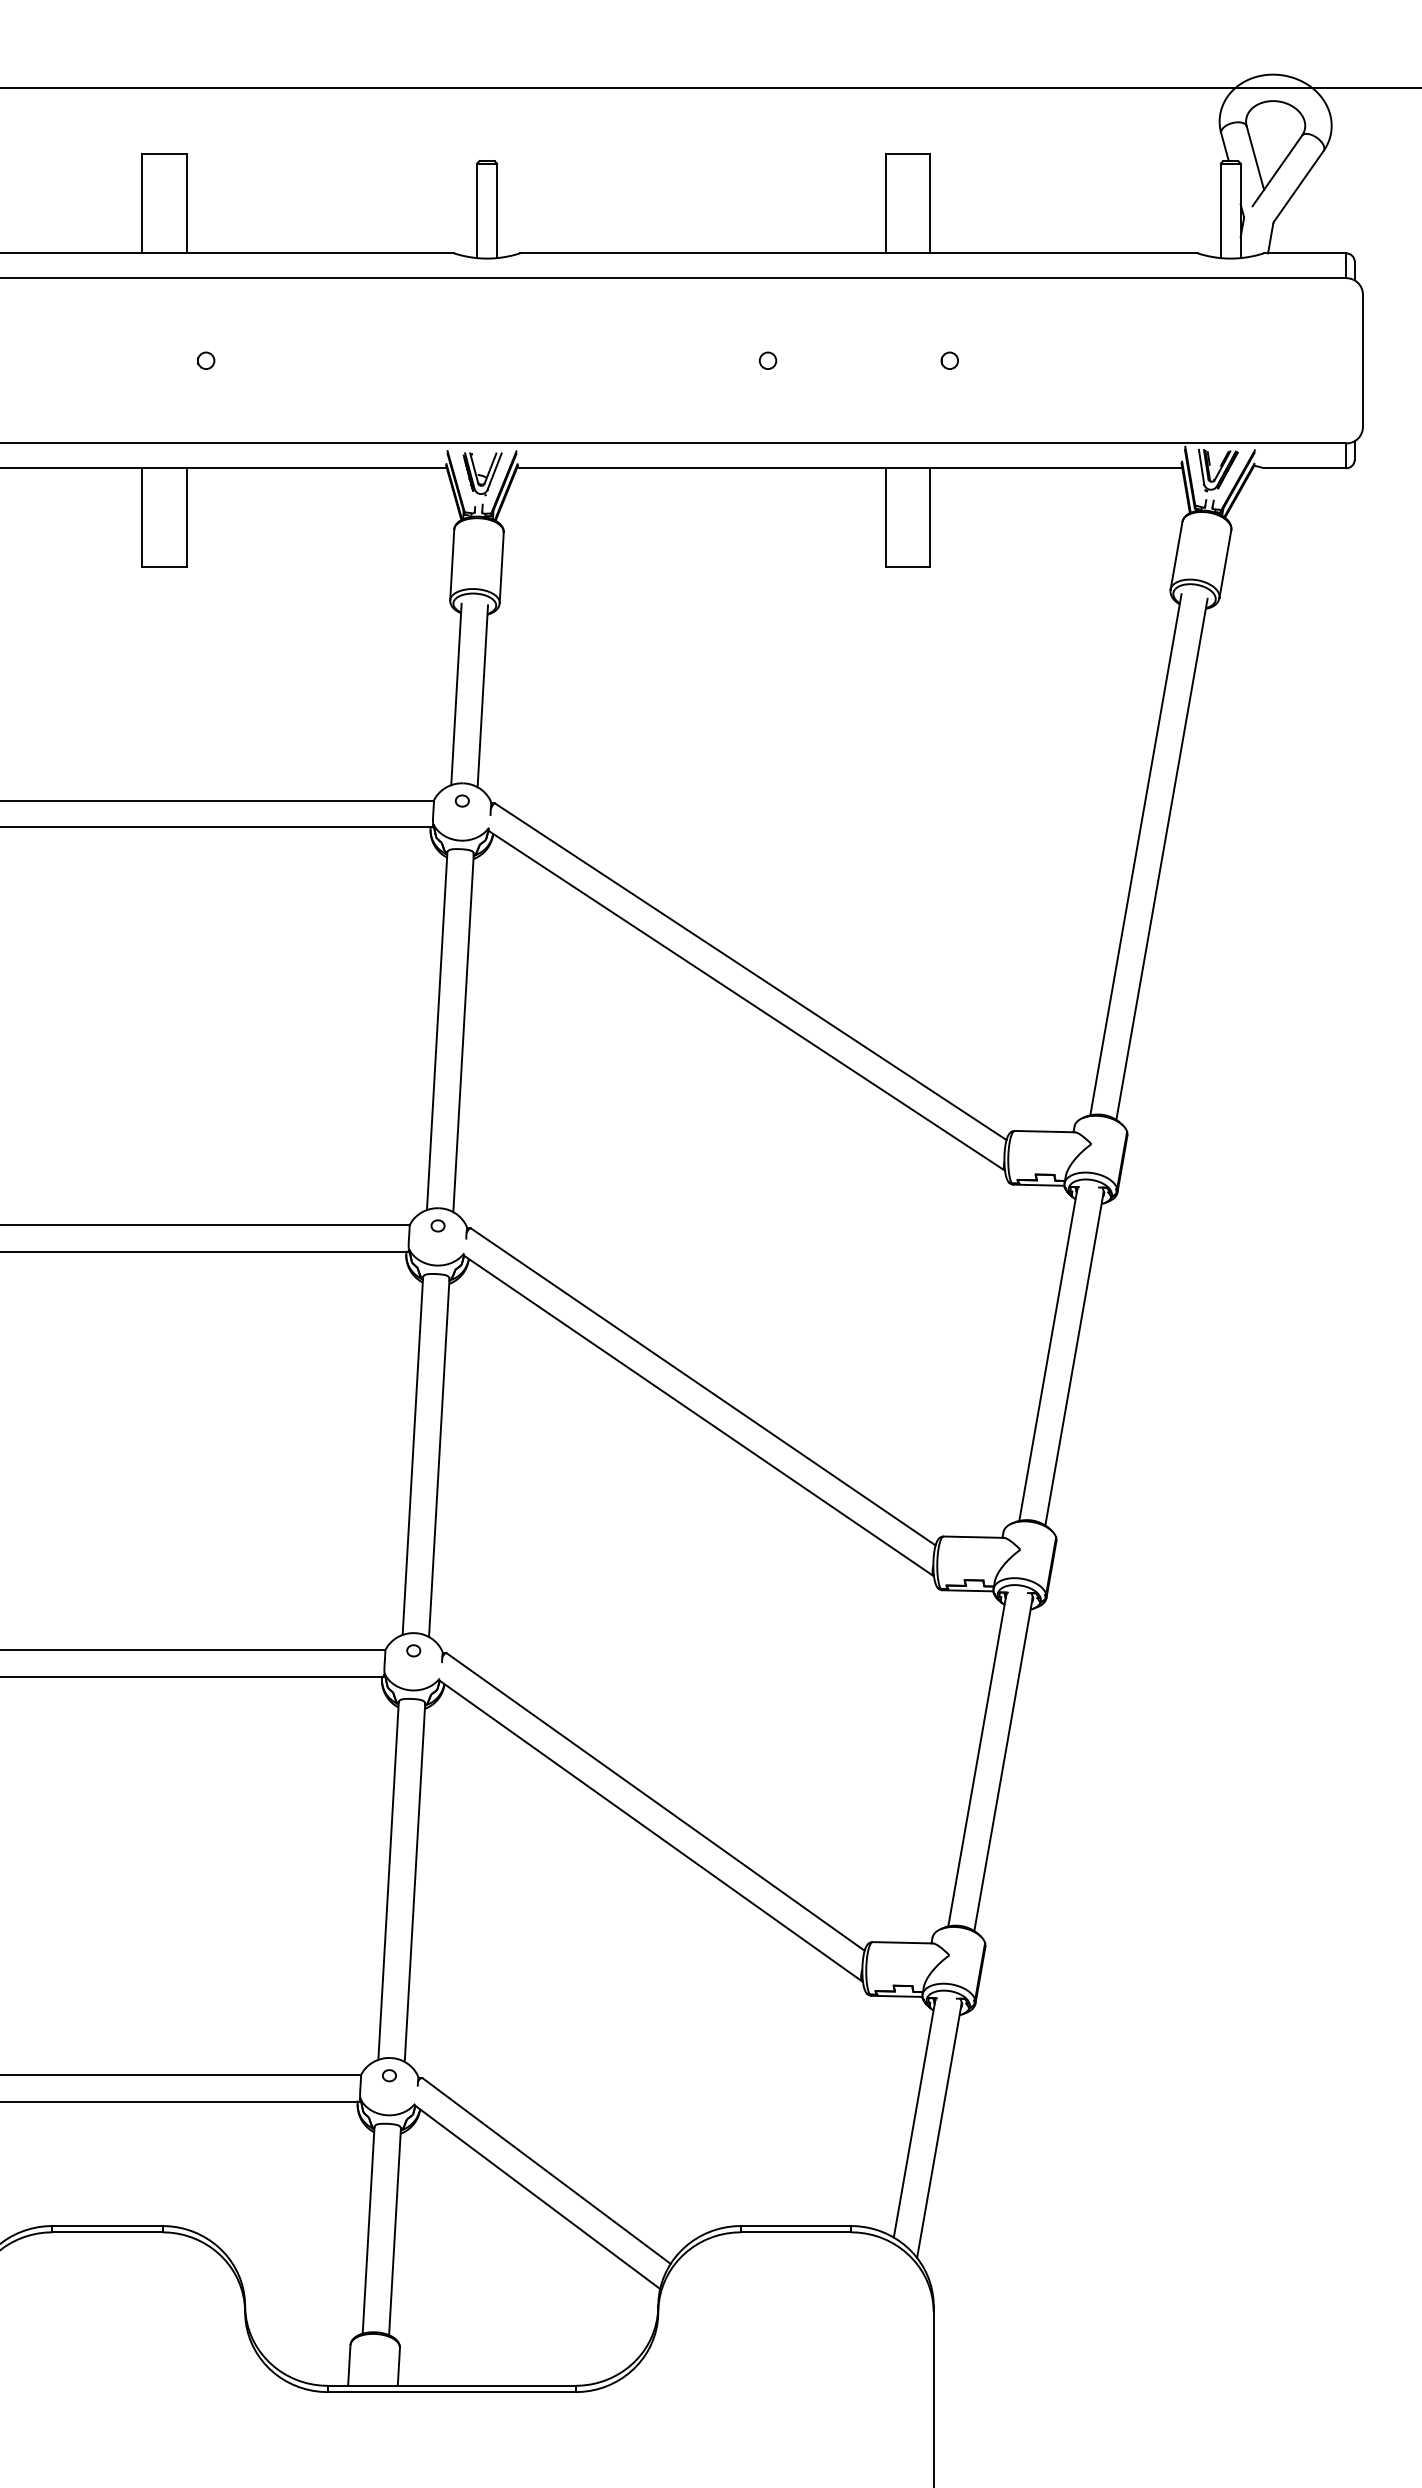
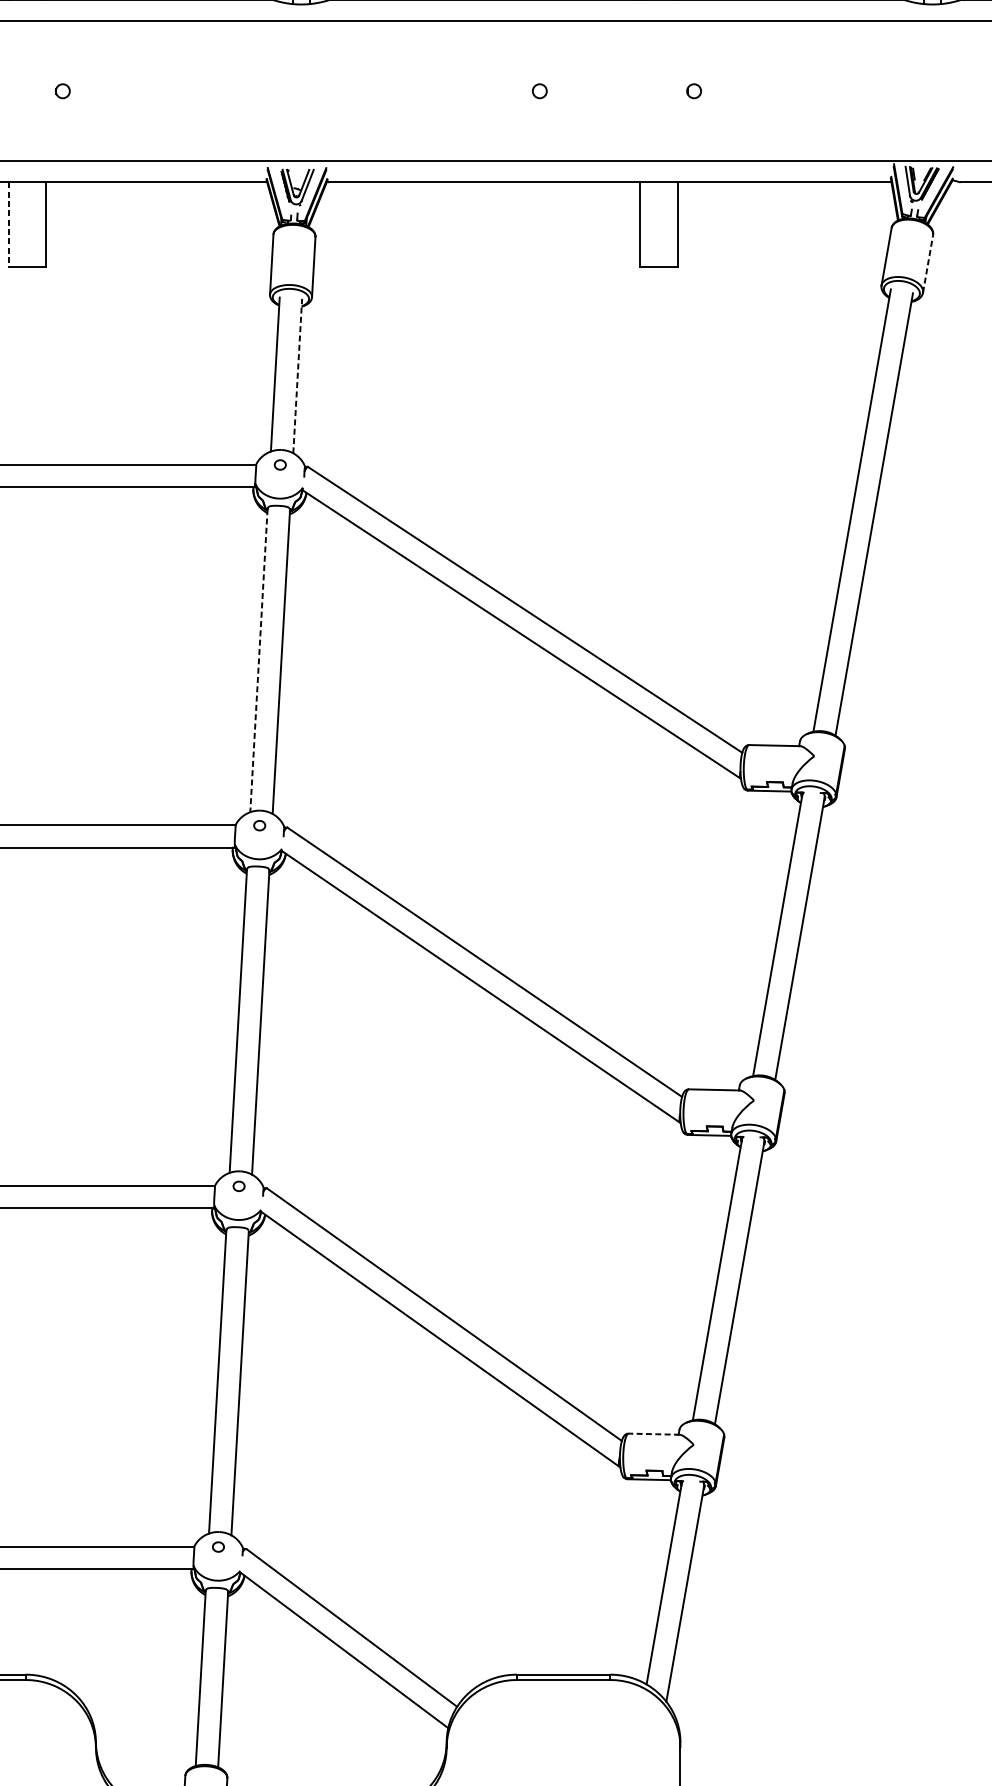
line: (142, 517) -> (8, 224), solid -> dashed
line: (1225, 563) -> (928, 263), solid -> dashed
line: (482, 695) -> (297, 375), solid -> dashed
line: (437, 1031) -> (259, 660), solid -> dashed
line: (902, 1942) -> (653, 1433), solid -> dashed

